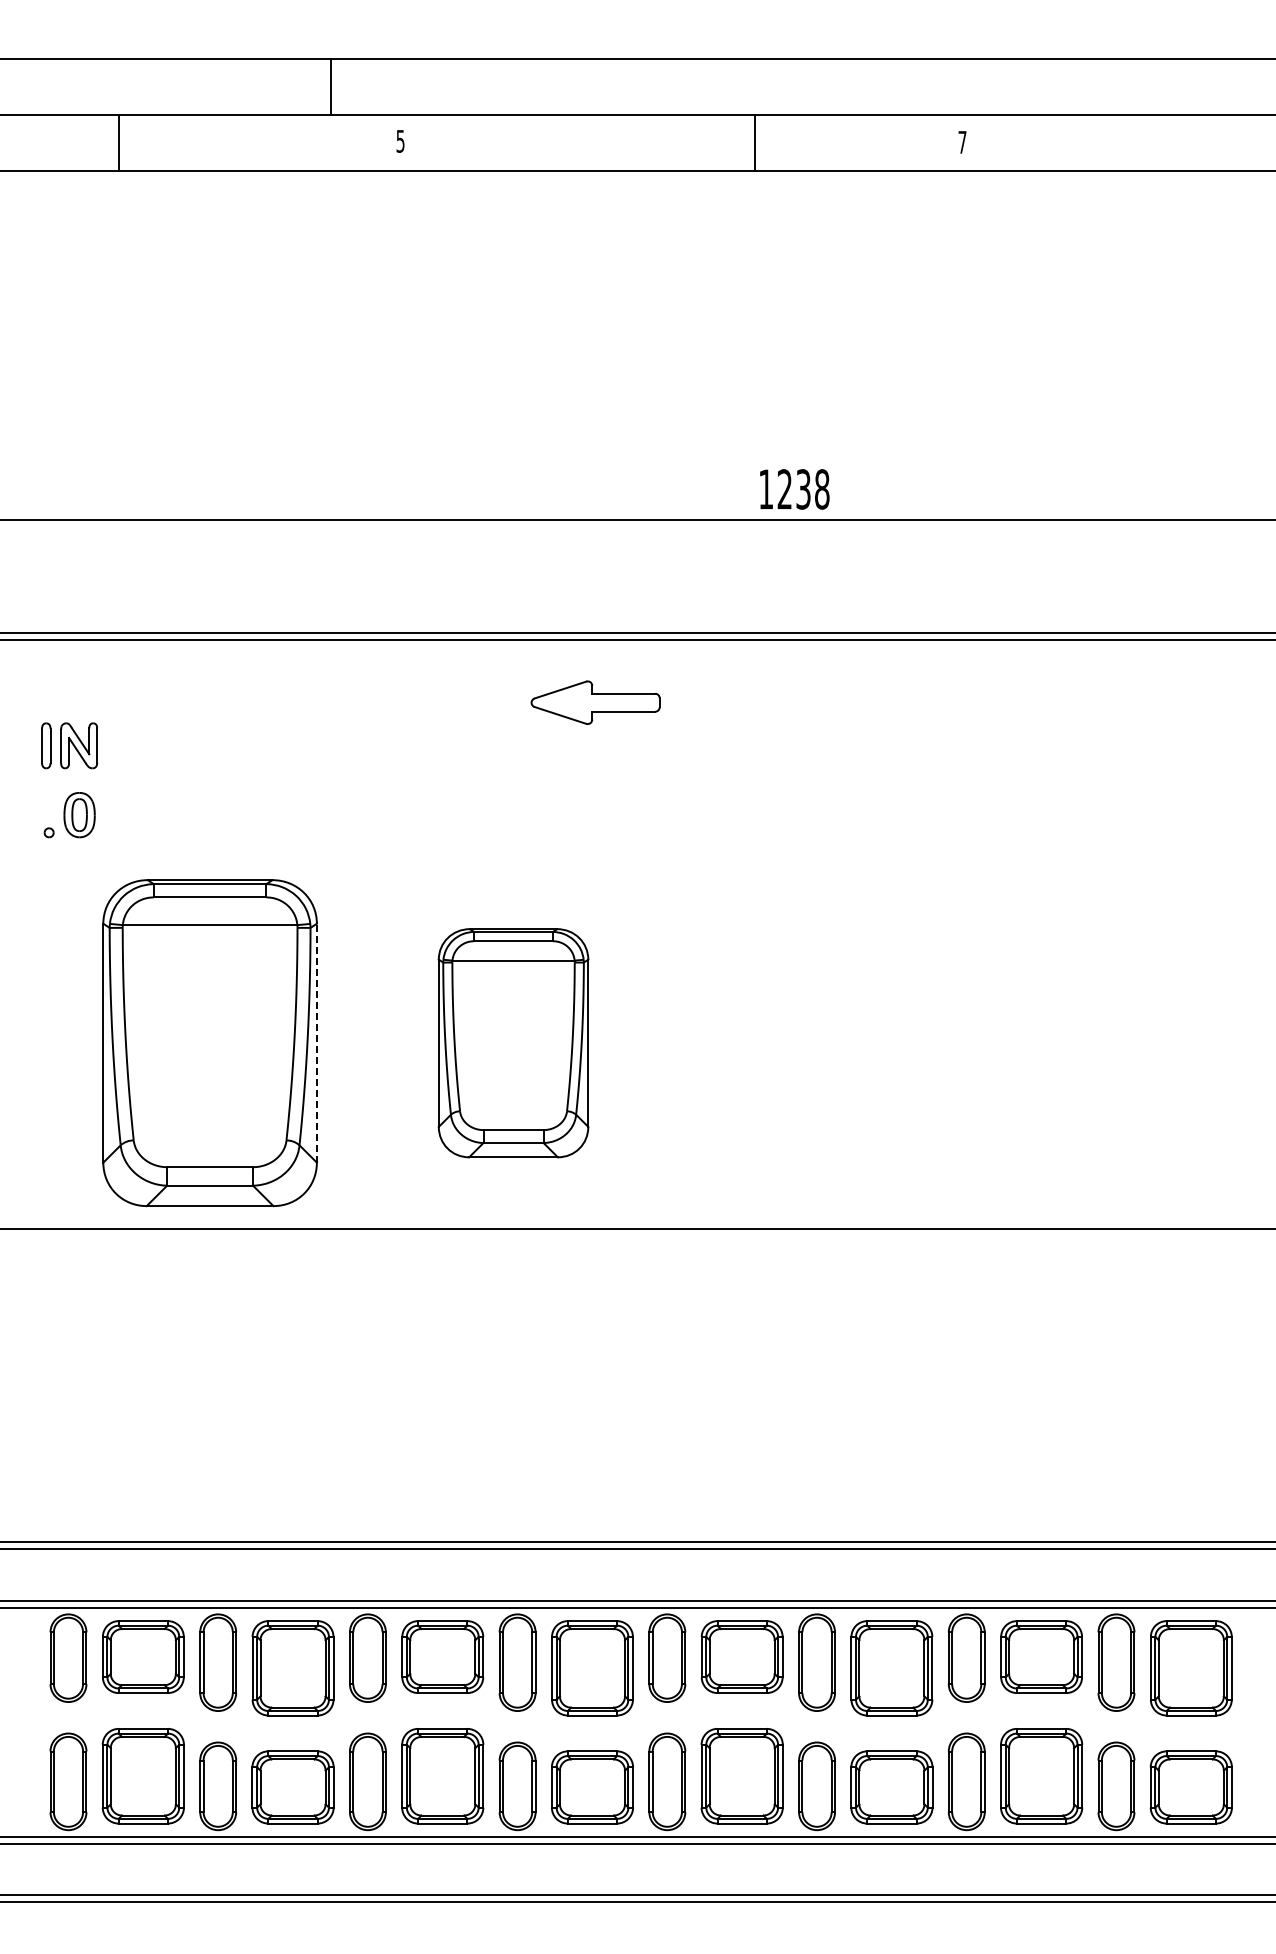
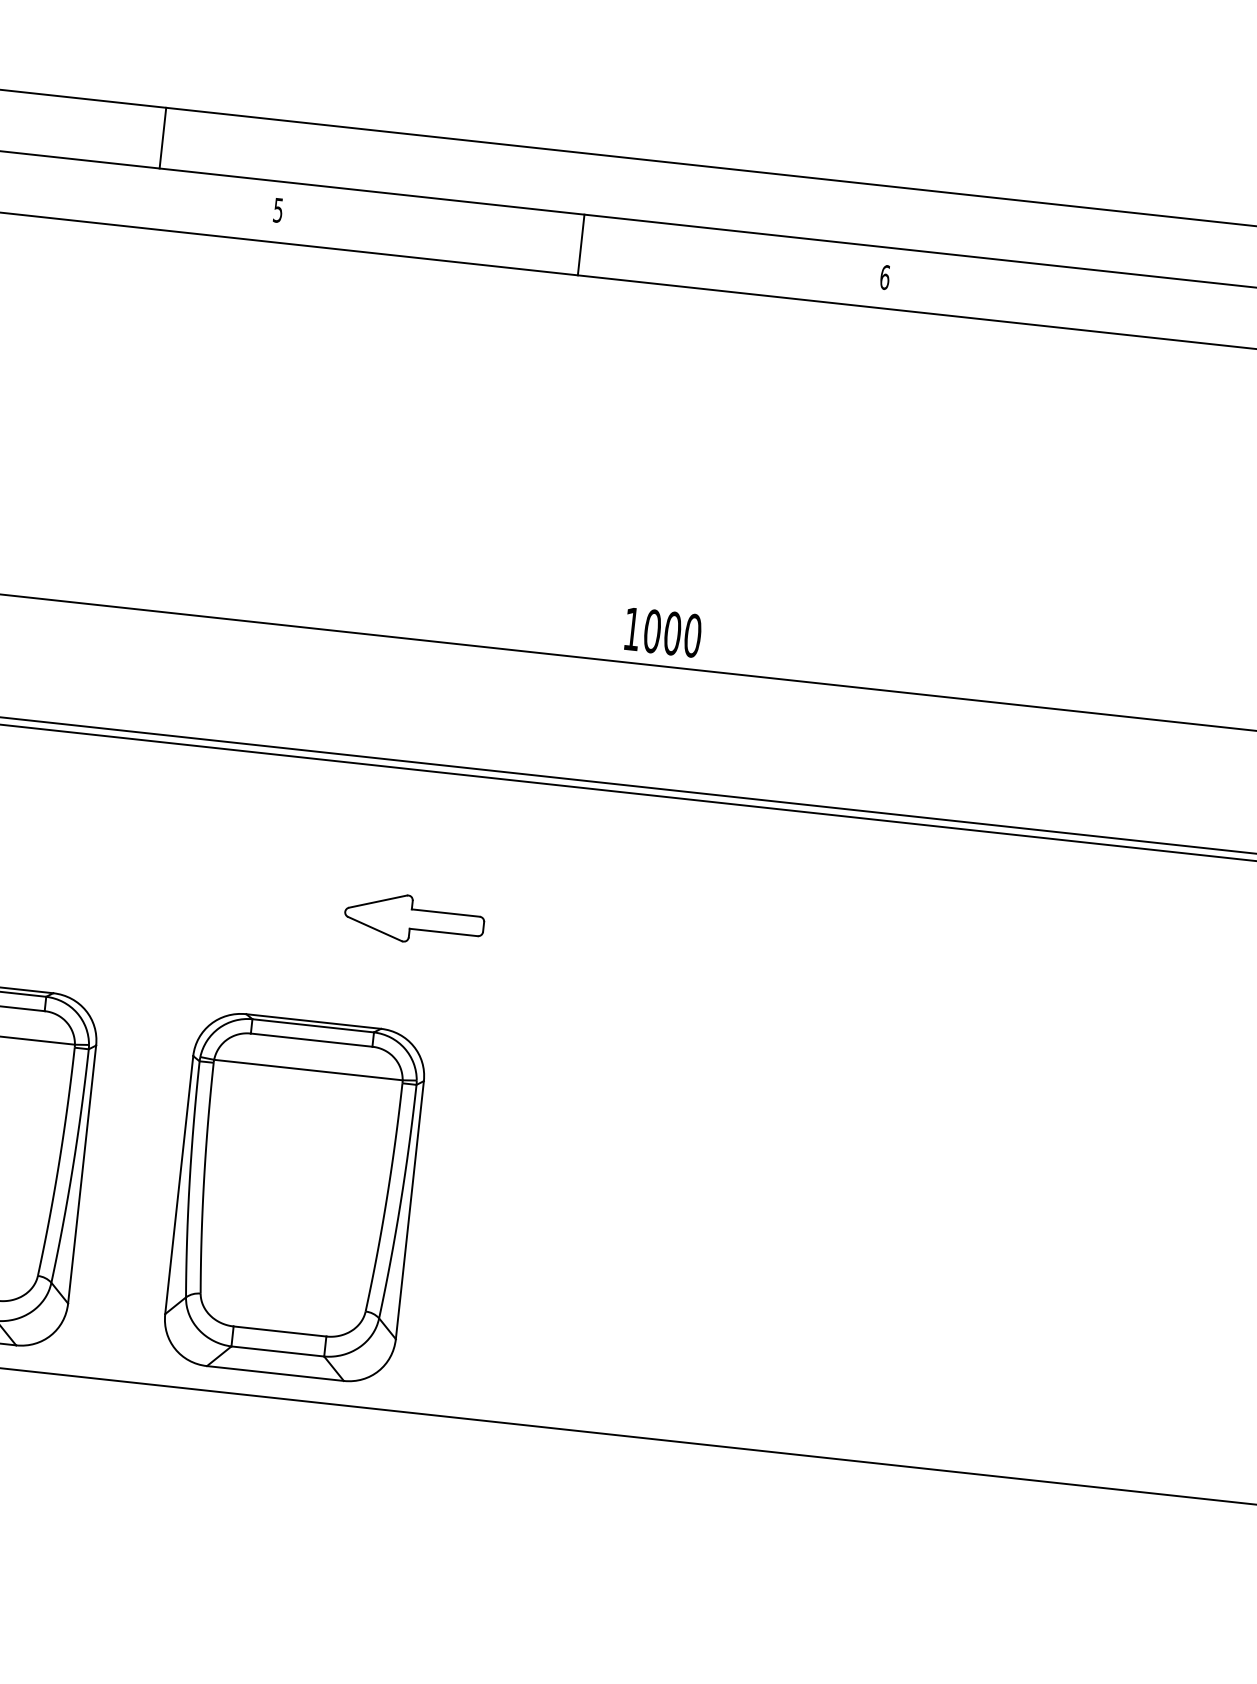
line: (330, 86) -> (162, 137), moved
text: (962, 141) -> (885, 276), 7 -> 6
line: (755, 142) -> (581, 244), moved
text: (803, 489) -> (672, 633), 1238 -> 1000
part: (595, 702) -> (414, 919), moved
line: (316, 1042) -> (81, 1173), dashed -> solid
part: (513, 1043) -> (294, 1197), size x1.43

